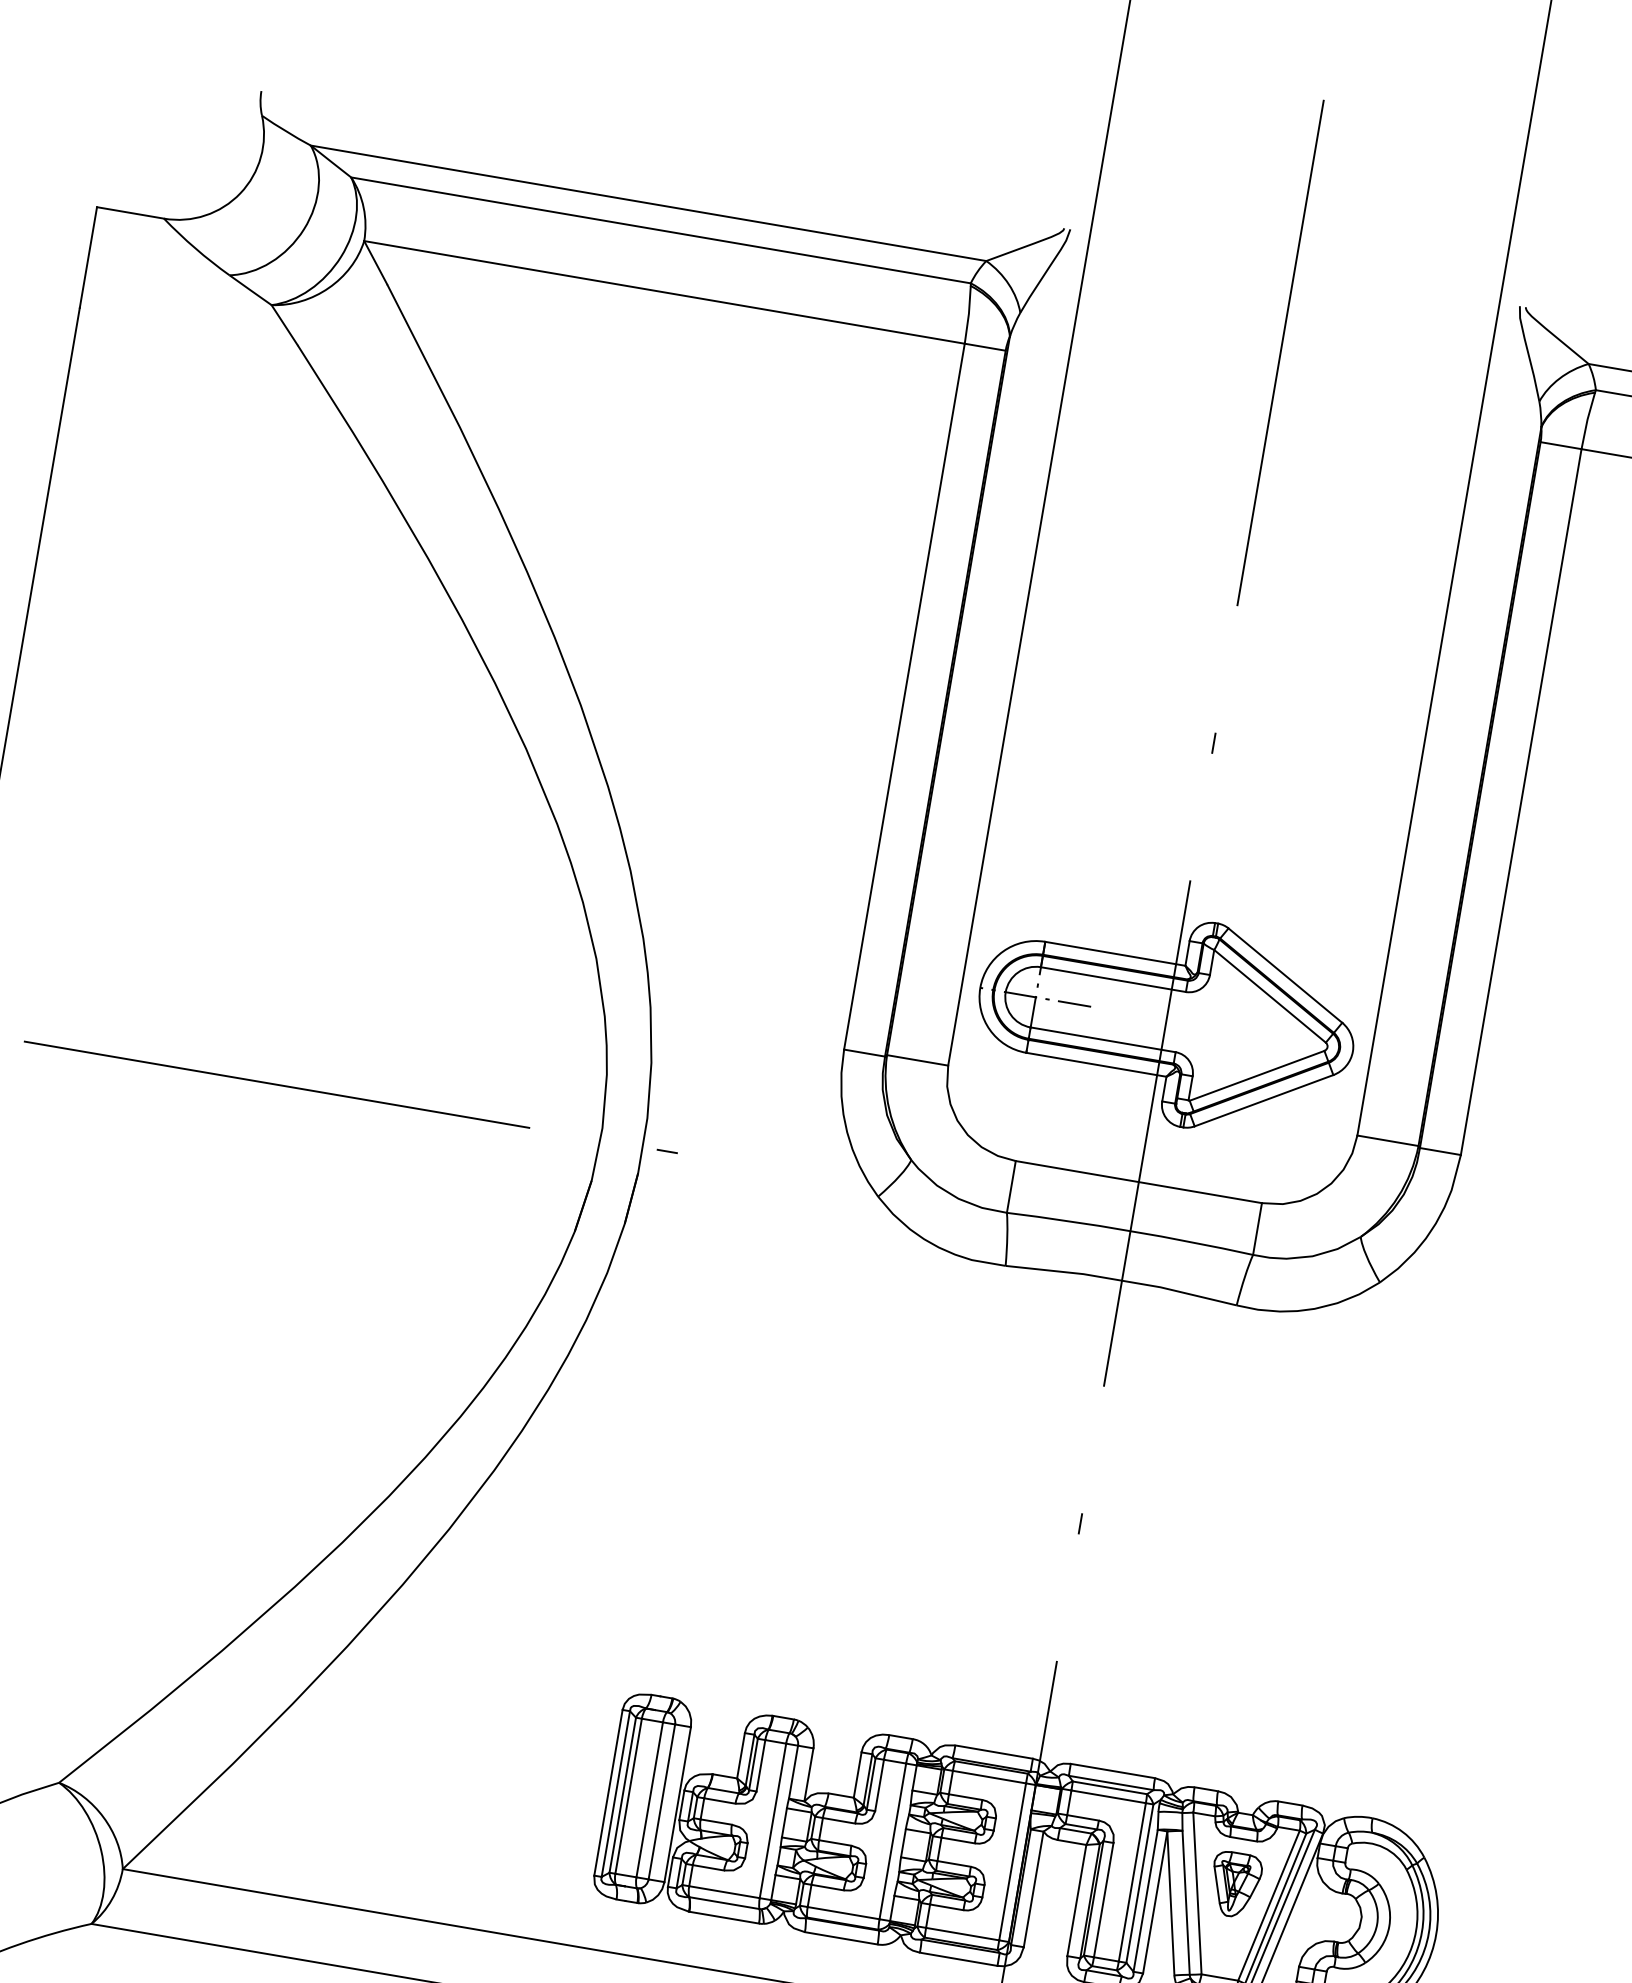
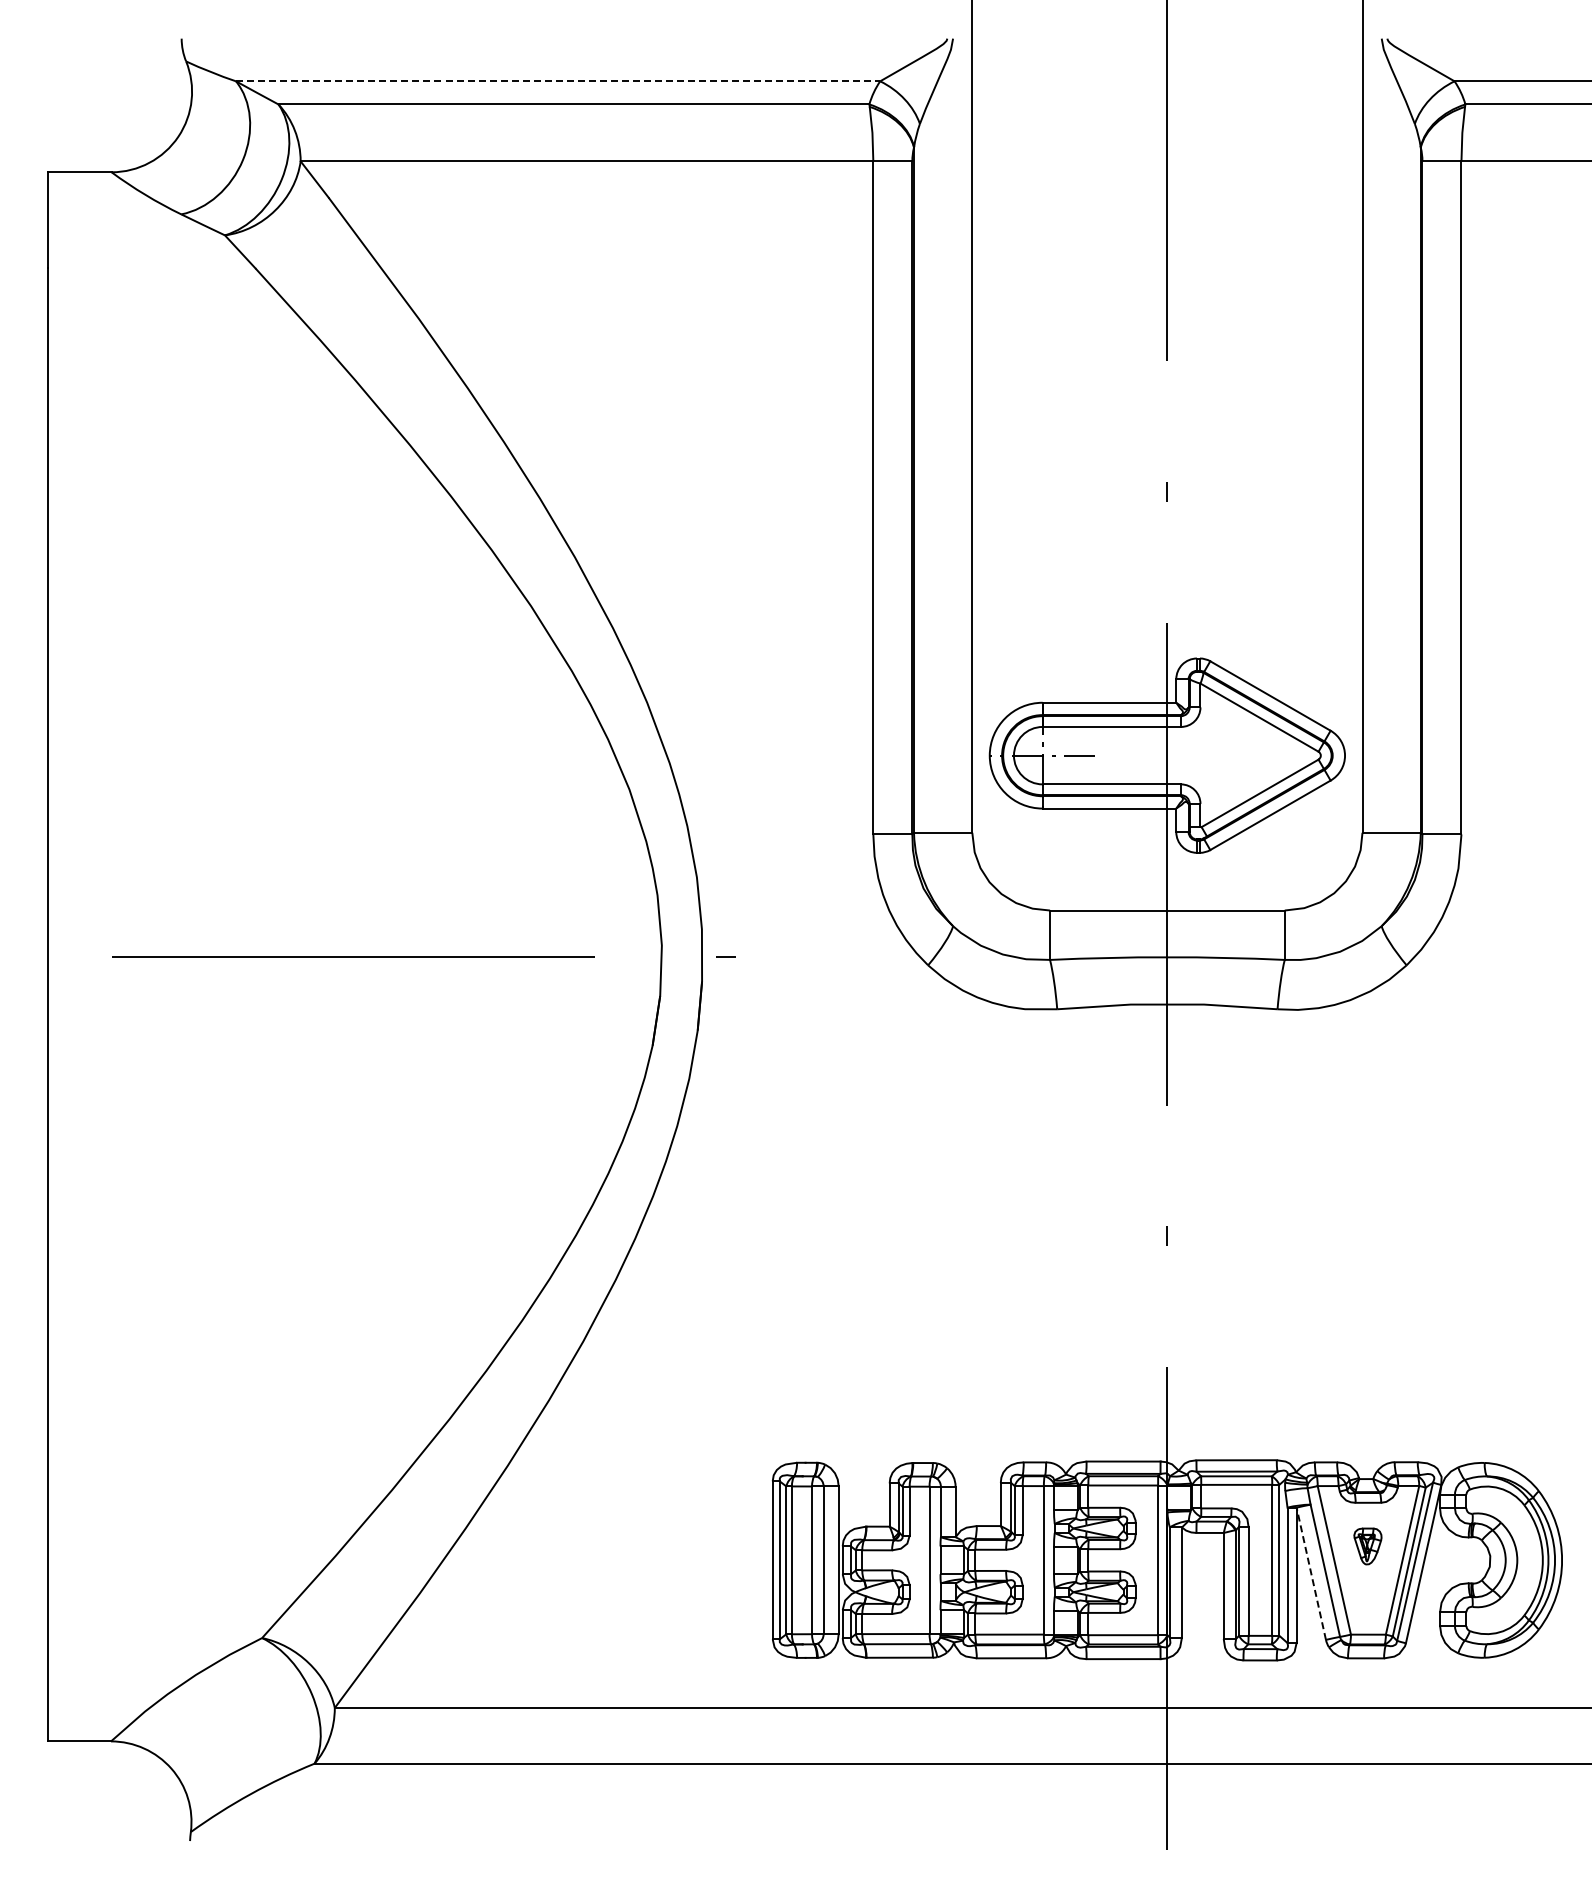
line: (648, 203) -> (558, 81), solid -> dashed
part: (1234, 1884) -> (1367, 1546), size x0.6
line: (1171, 1903) -> (1311, 1573), solid -> dashed

